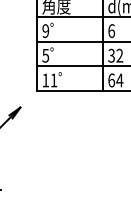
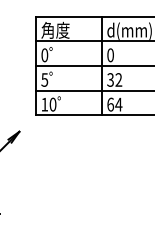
text: (45, 31) -> (44, 55), 9 -> 0
text: (111, 31) -> (110, 55), 6 -> 0
text: (53, 80) -> (52, 104), 11 -> 10

